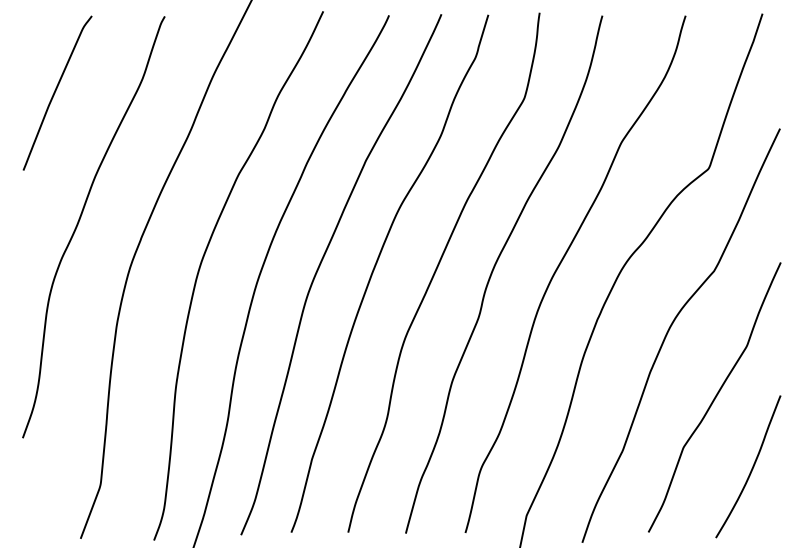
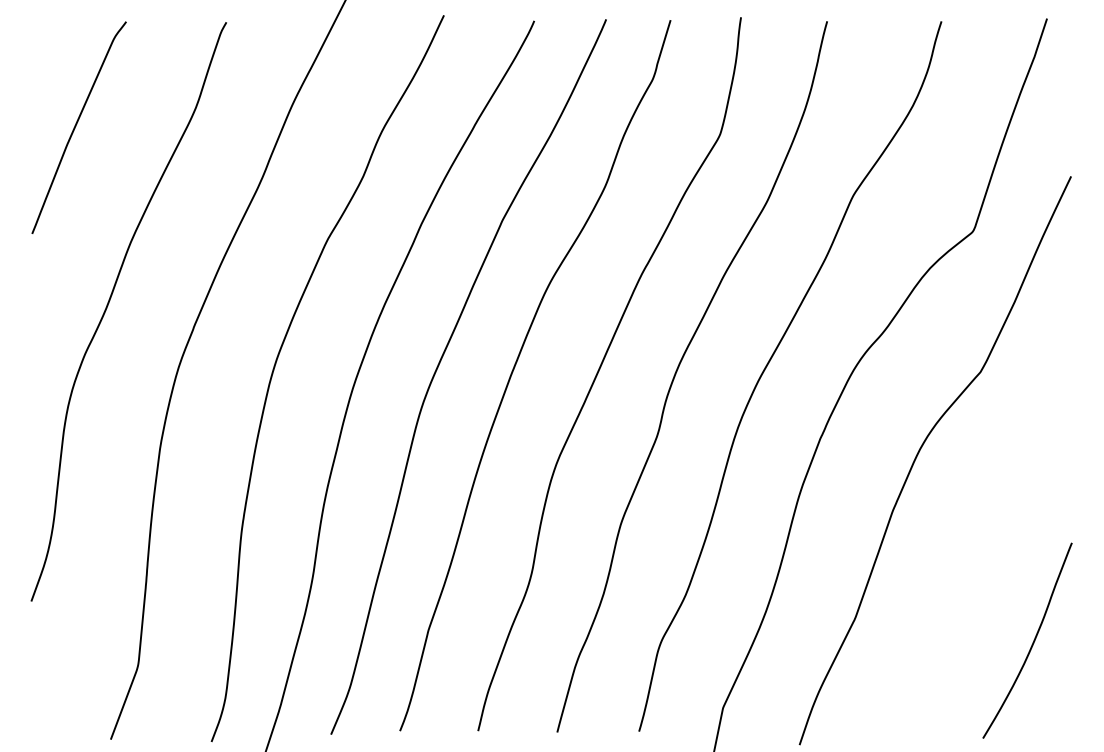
curve: (714, 397) -> (981, 545), removed

